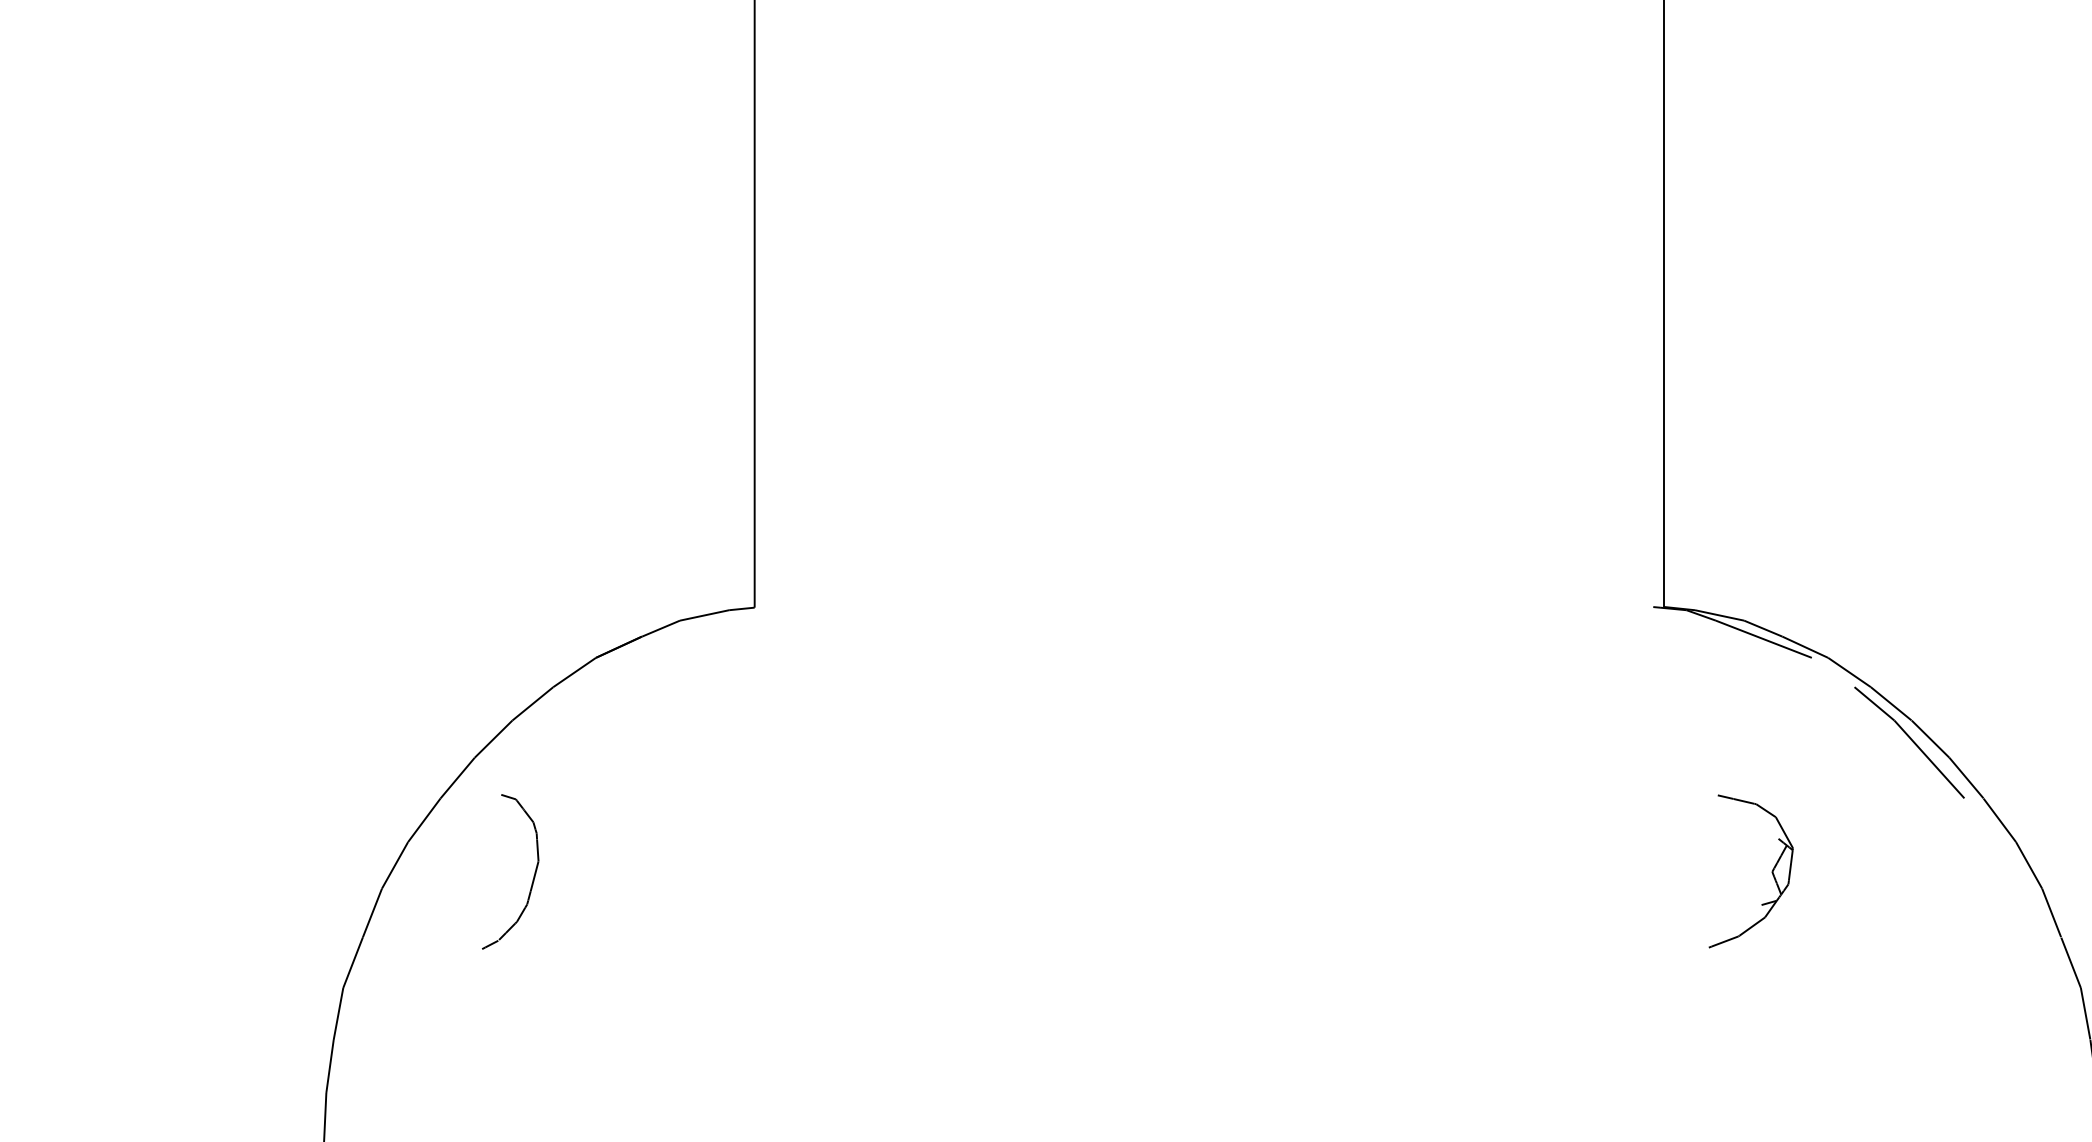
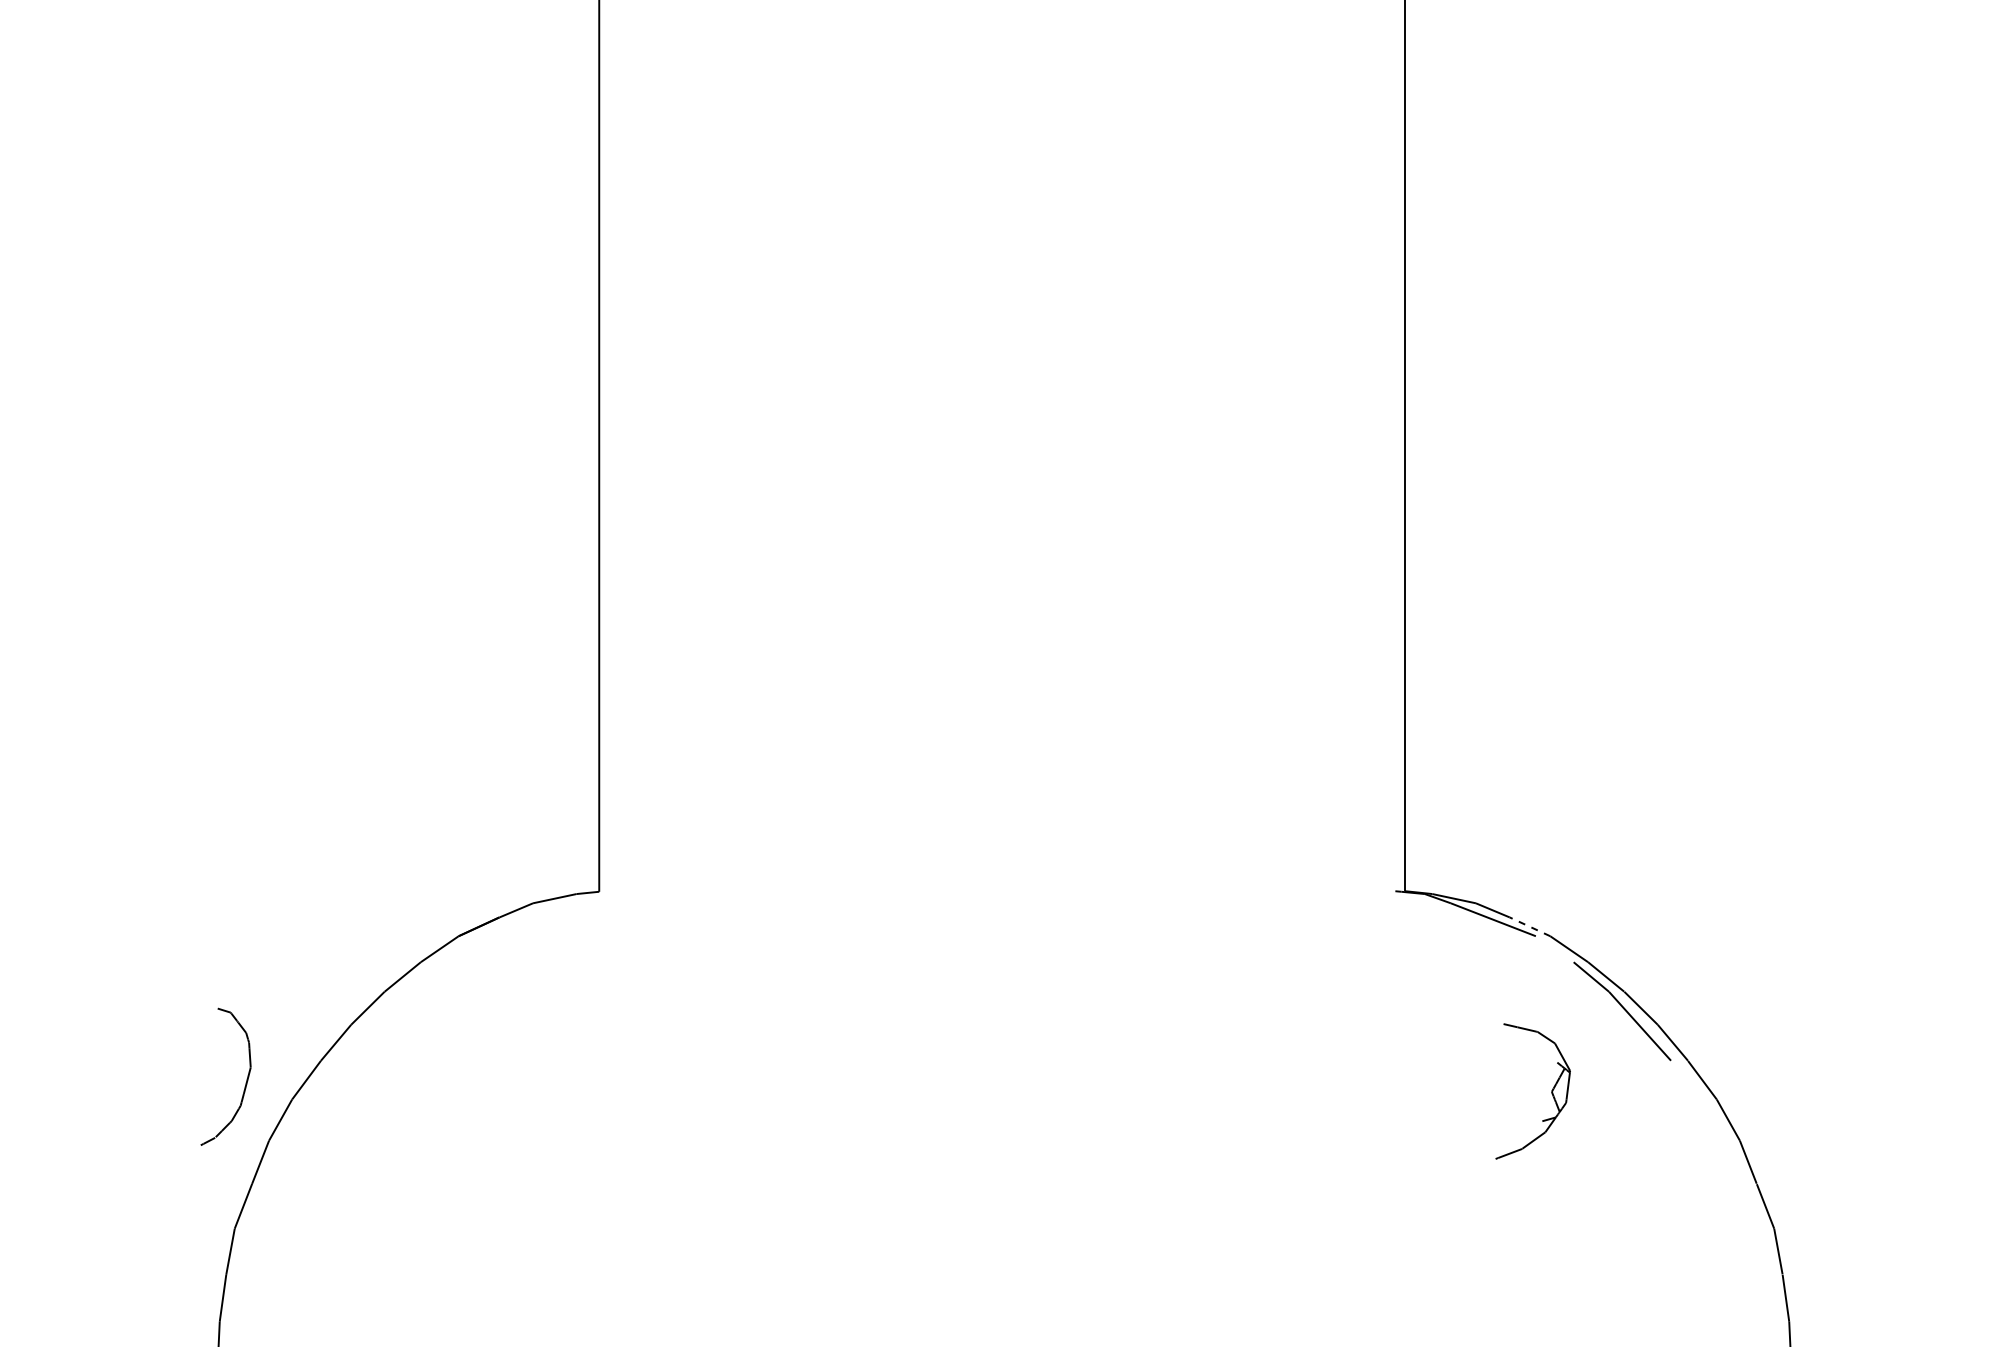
line: (1804, 646) -> (1529, 926), solid -> dashed
part: (1771, 871) -> (1551, 1091), moved
part: (532, 878) -> (245, 1082), moved

